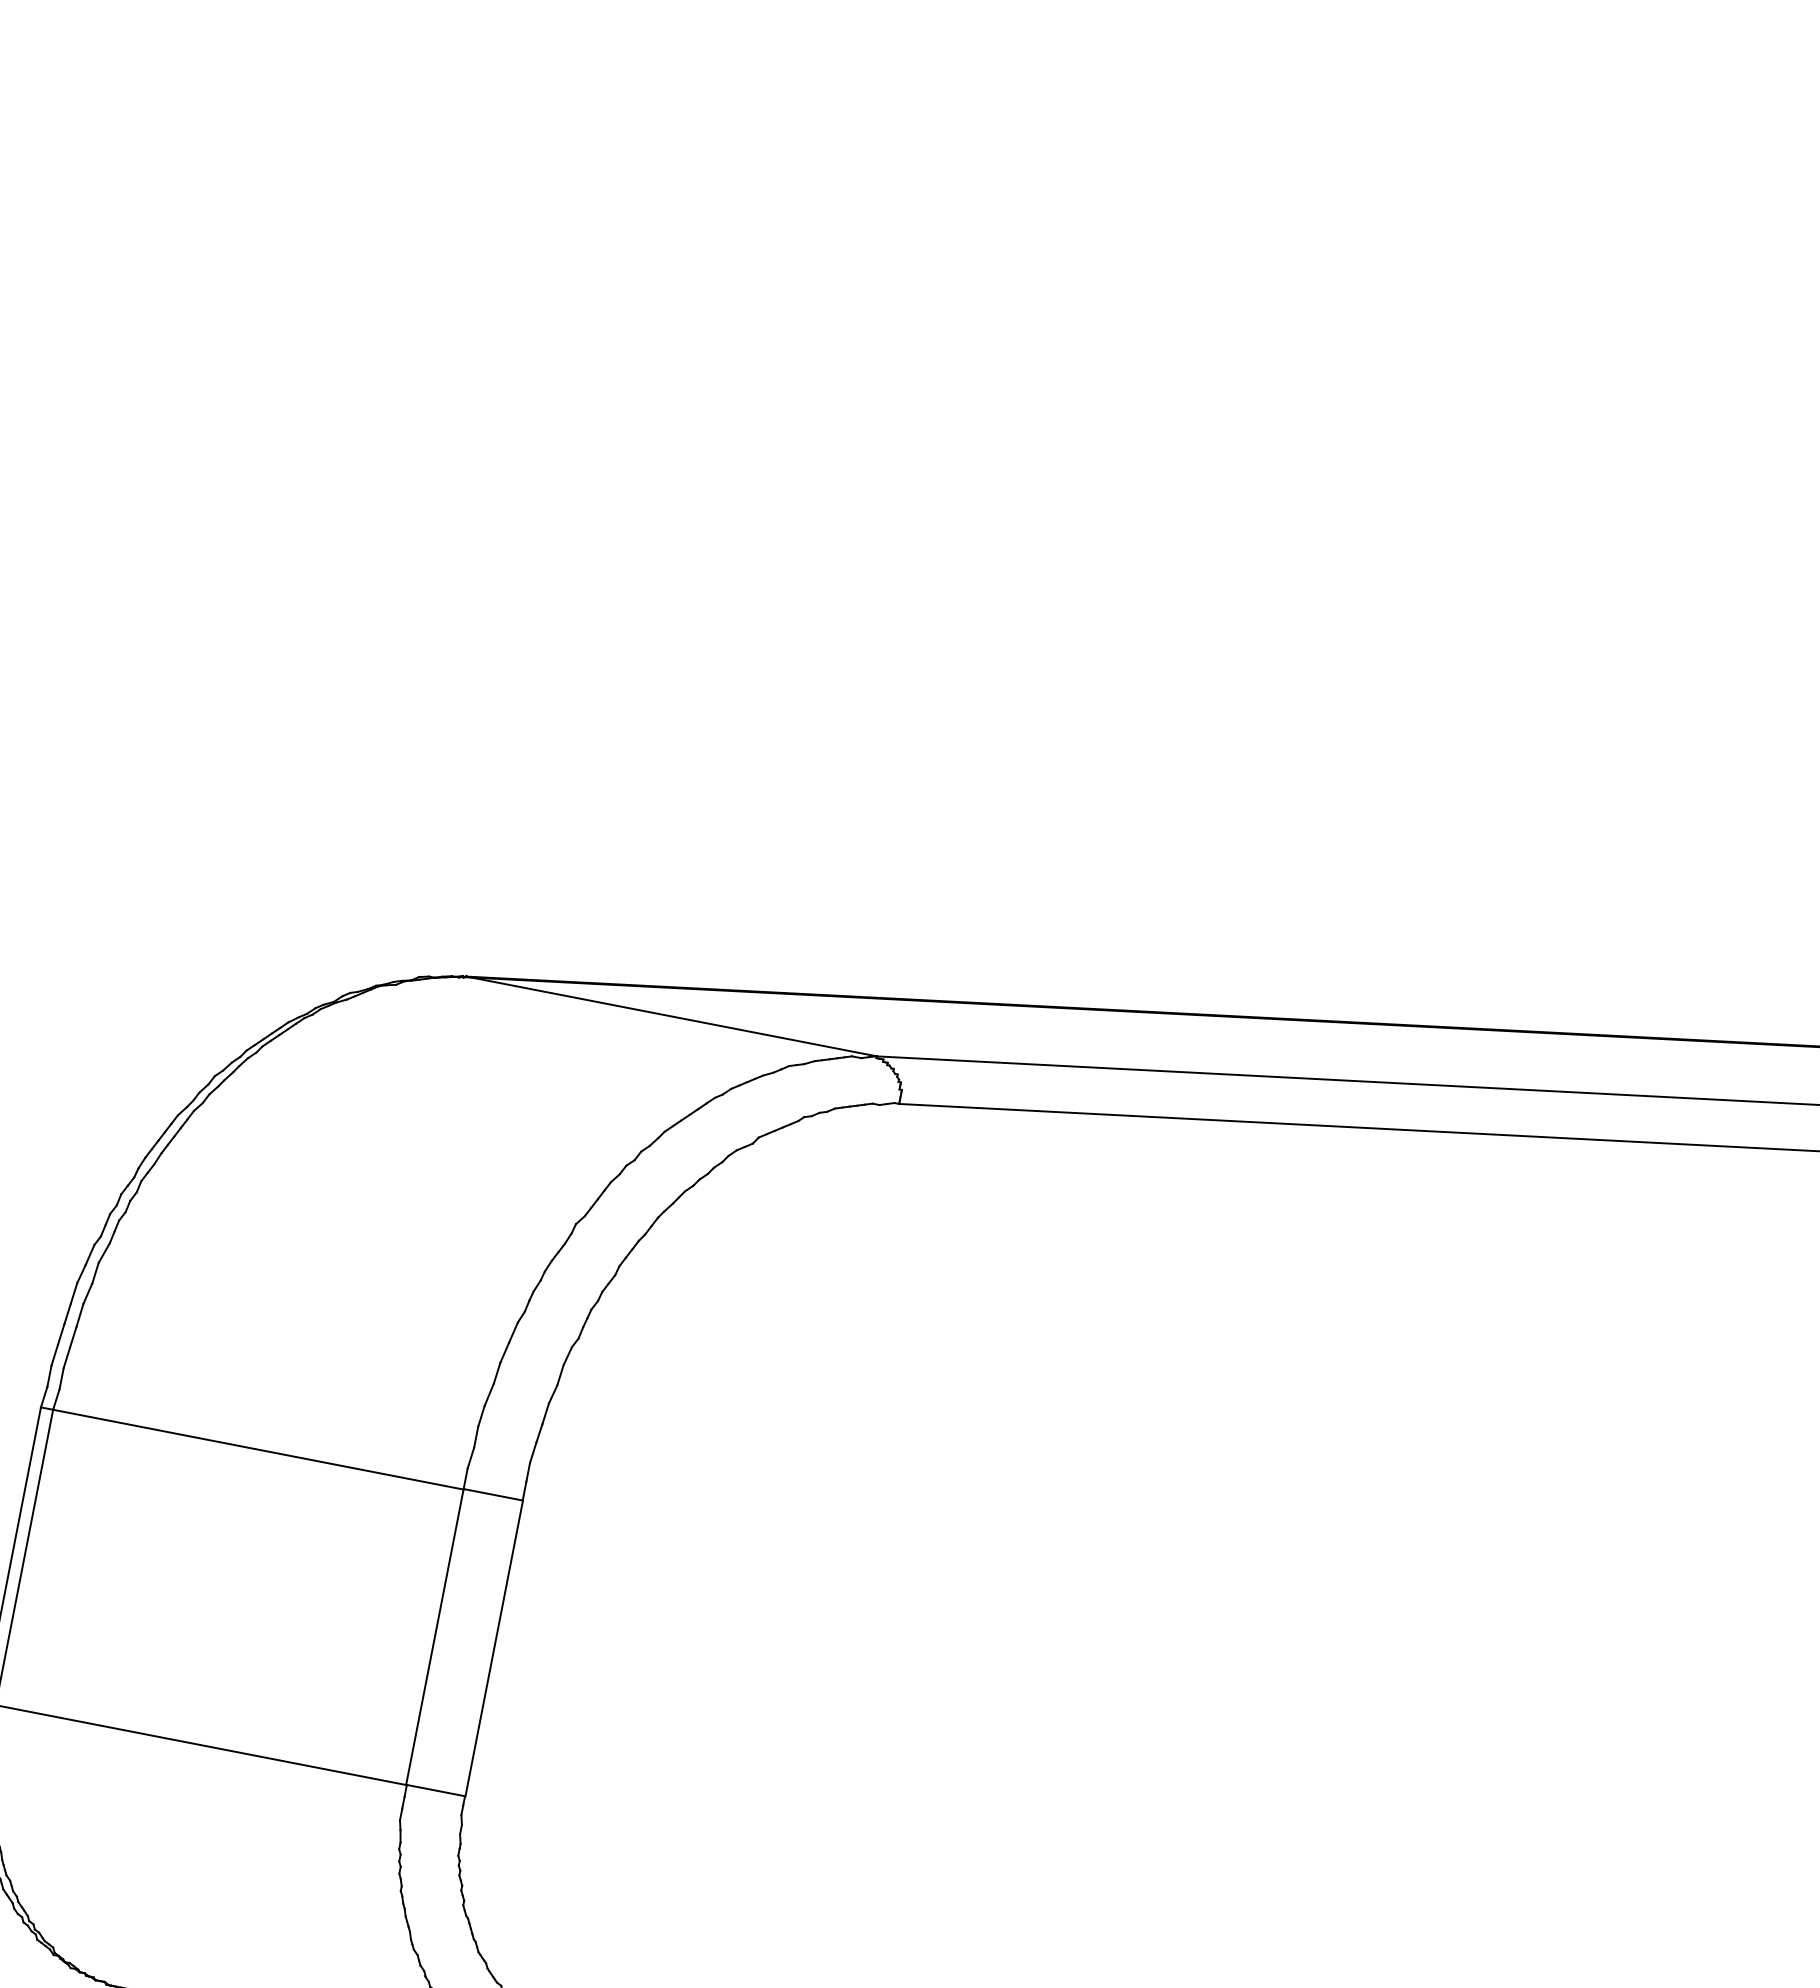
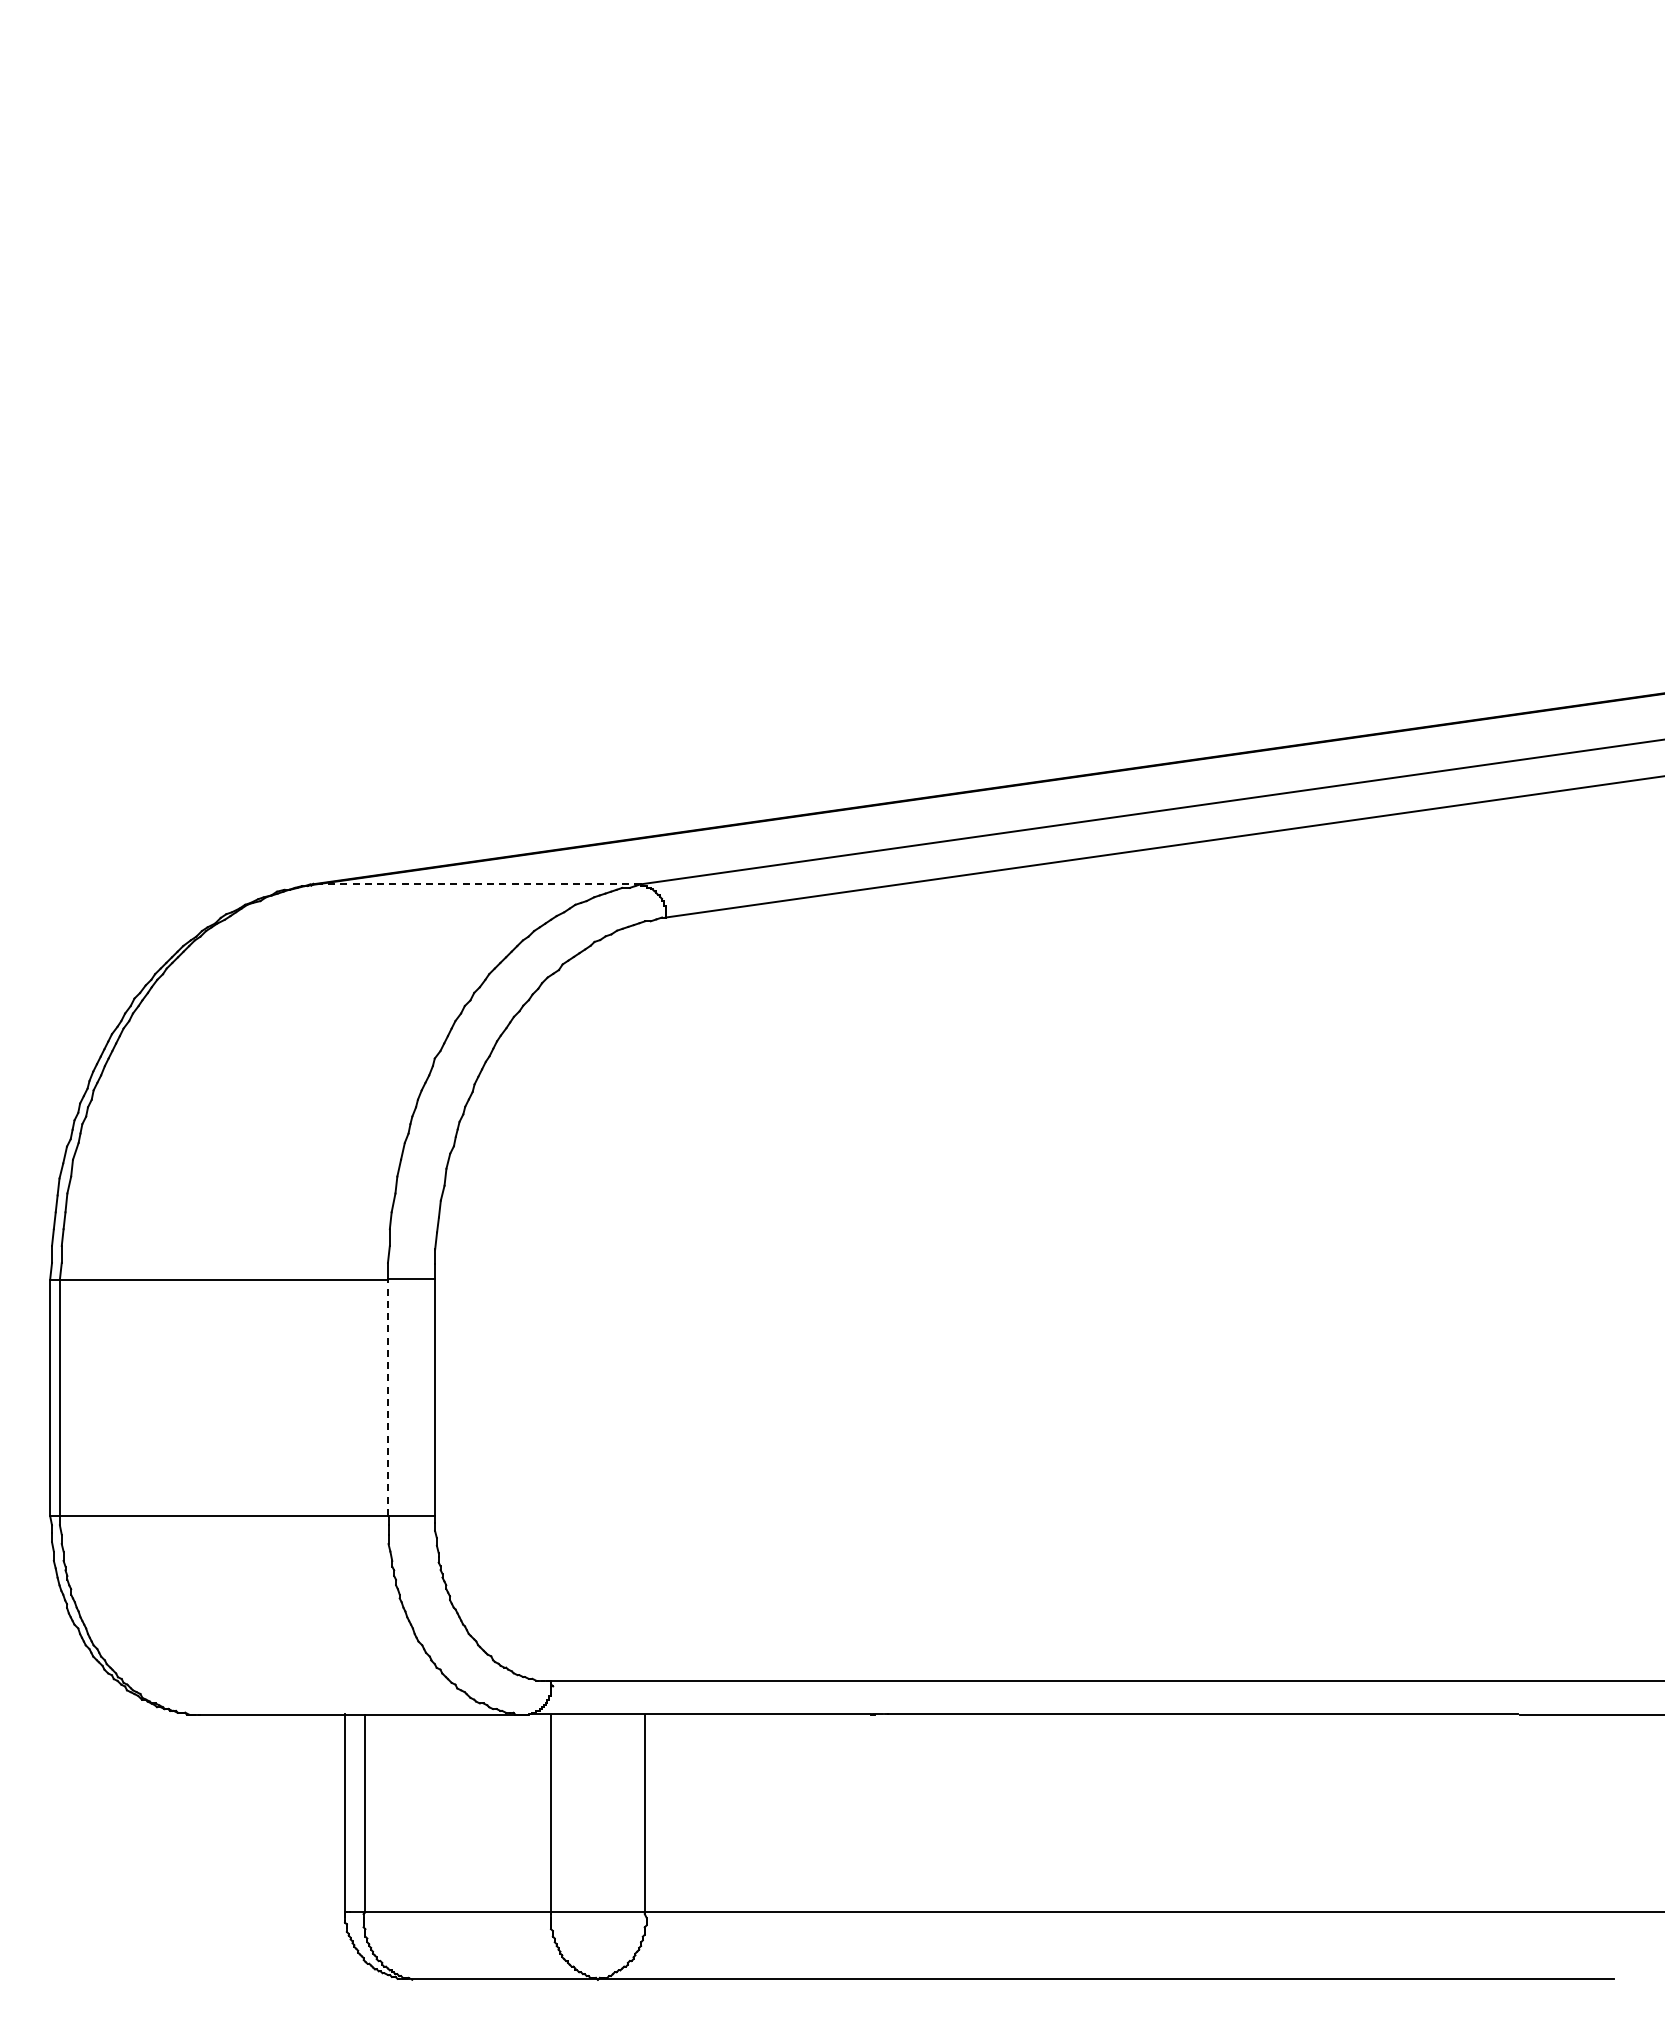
line: (670, 1016) -> (476, 884), solid -> dashed
line: (434, 1636) -> (387, 1397), solid -> dashed

